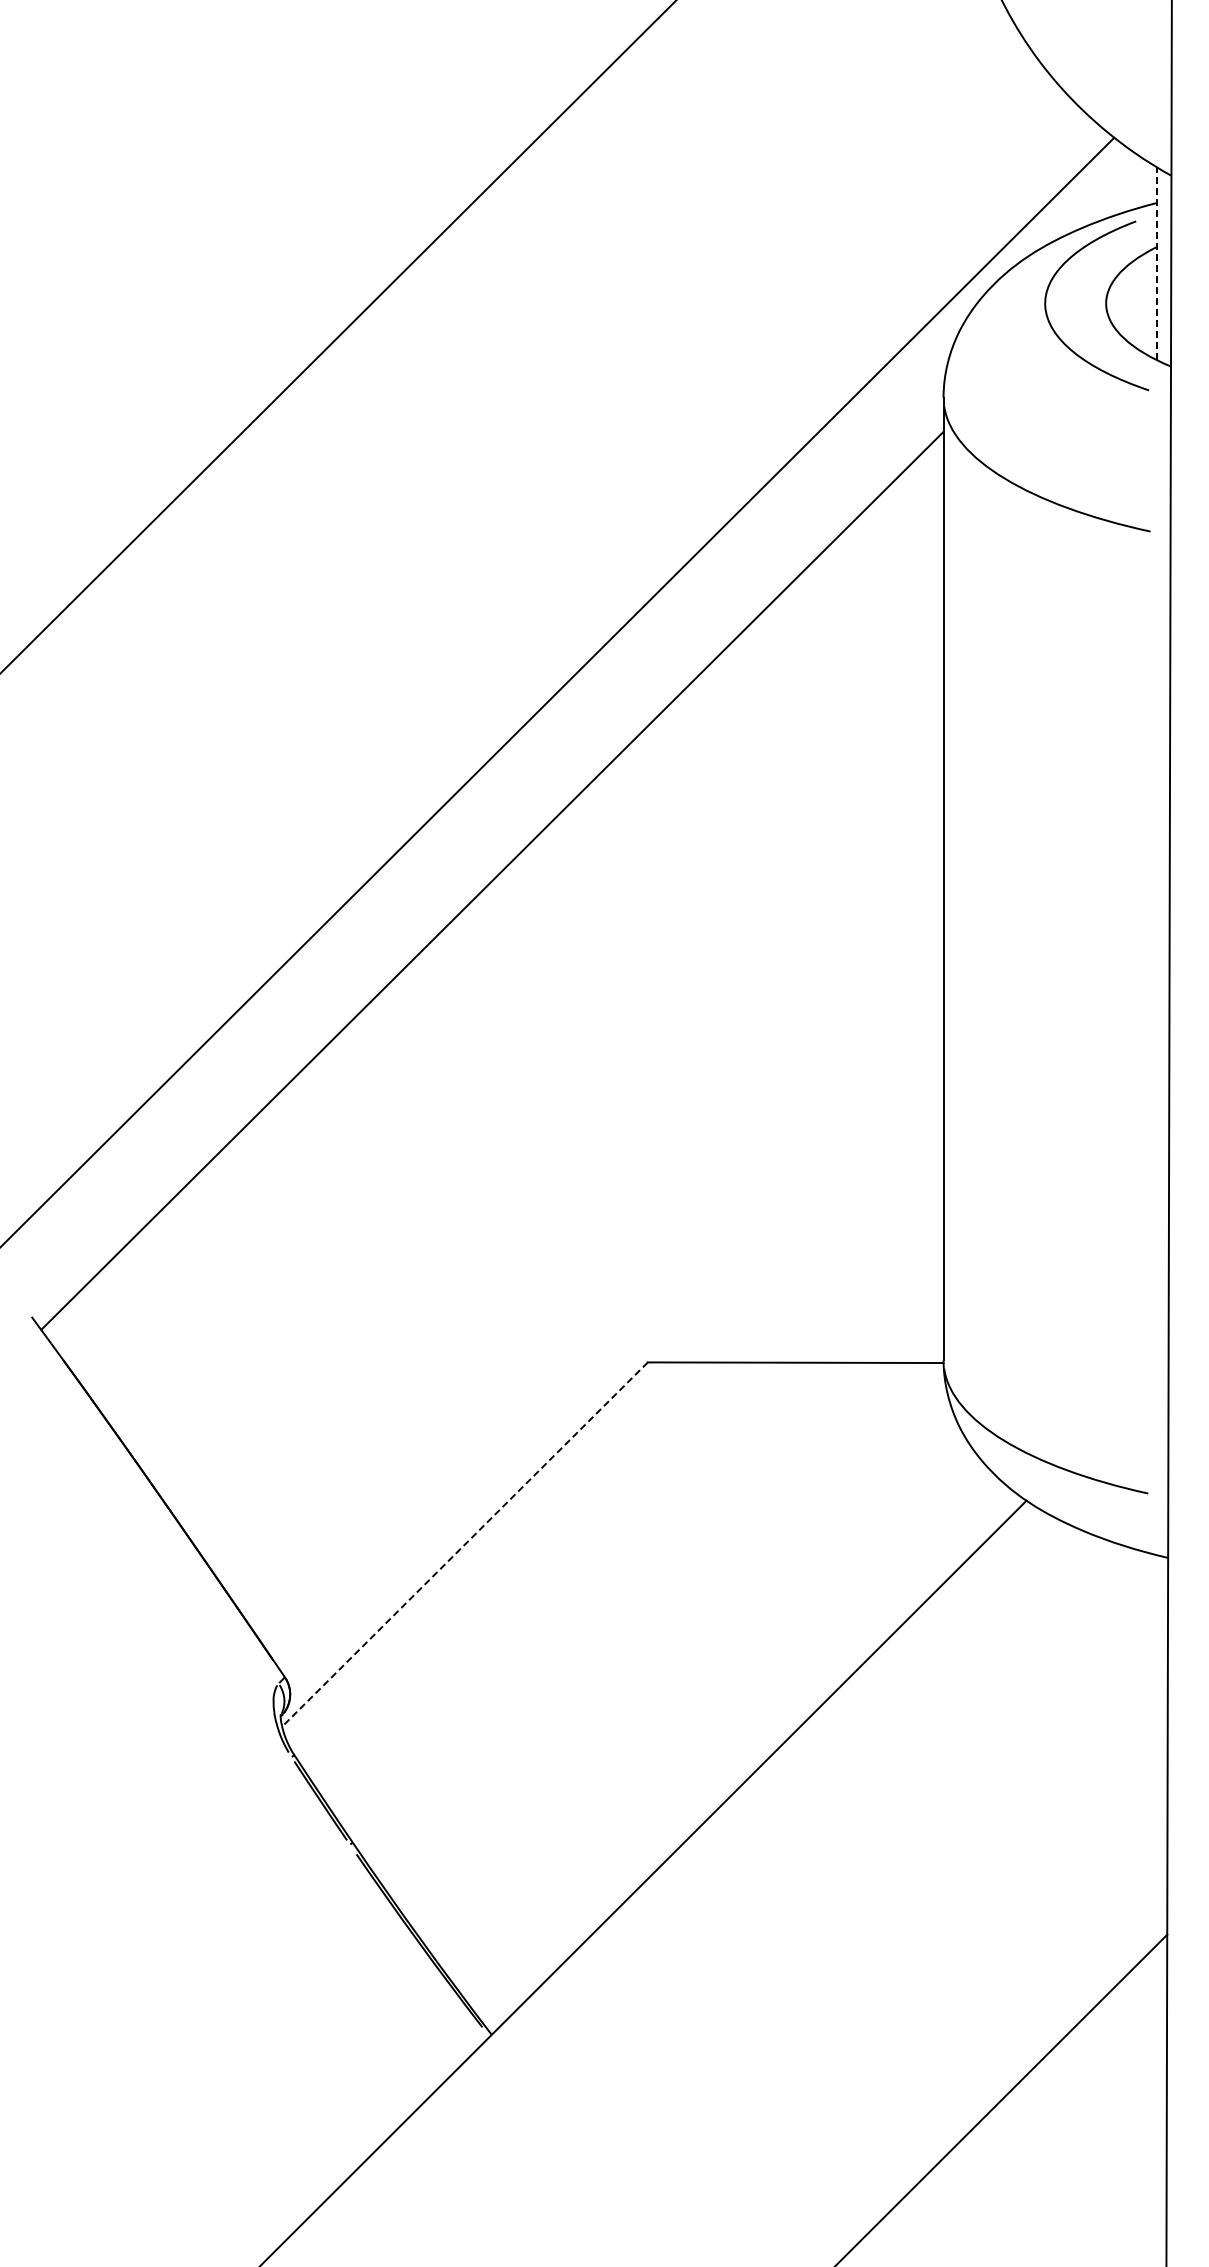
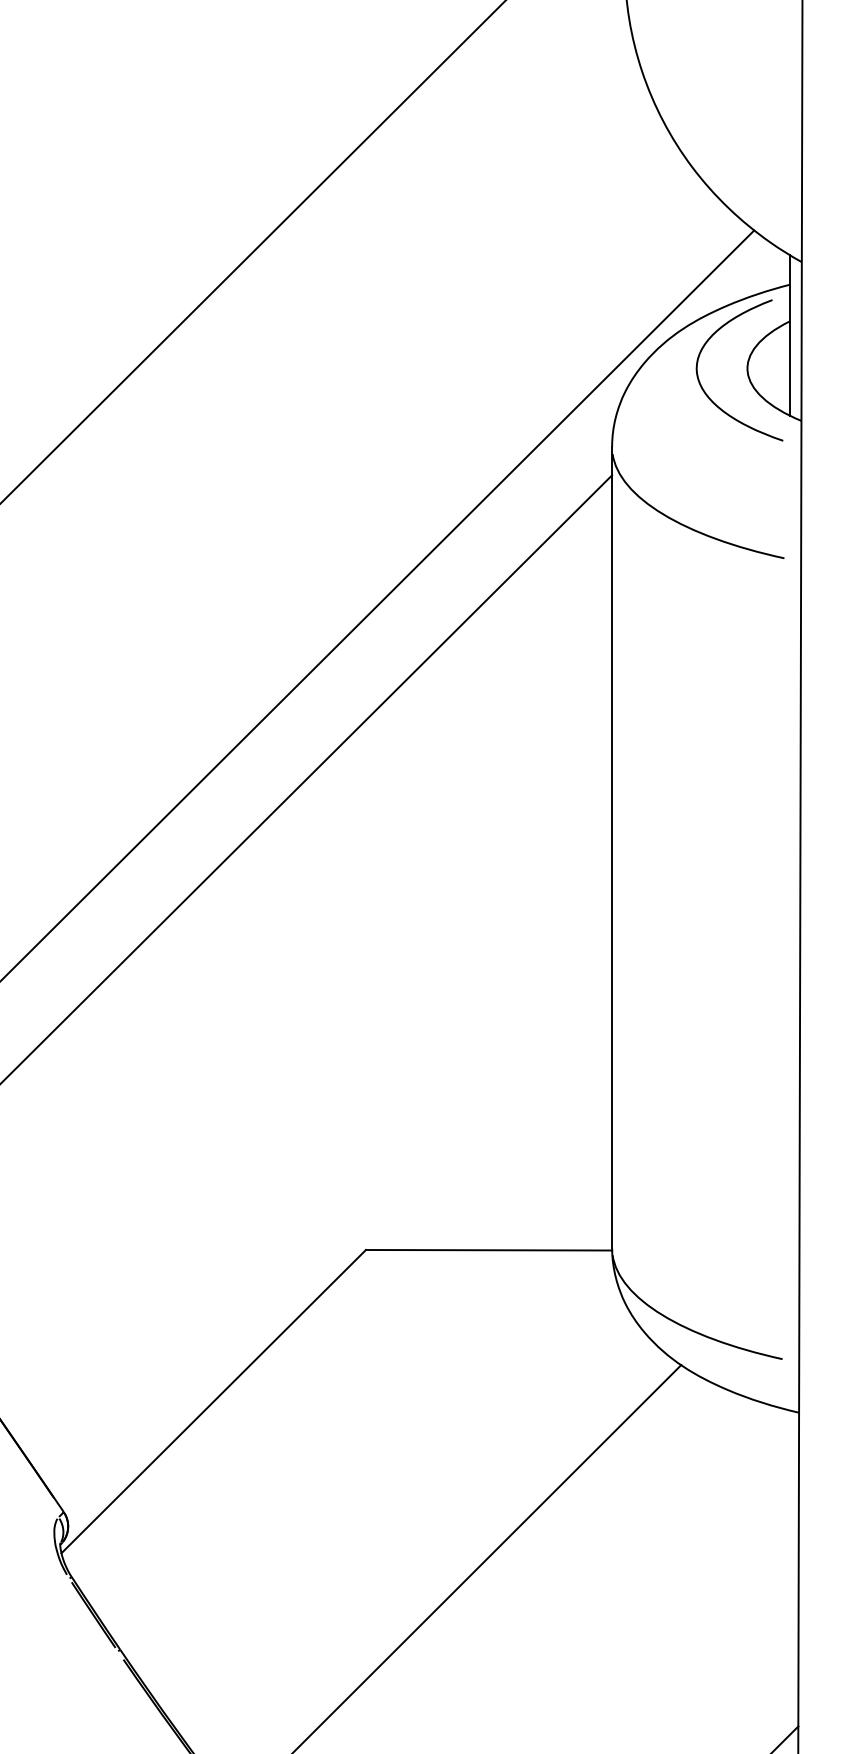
line: (1156, 263) -> (789, 335), dashed -> solid
line: (464, 1544) -> (213, 1401), dashed -> solid

